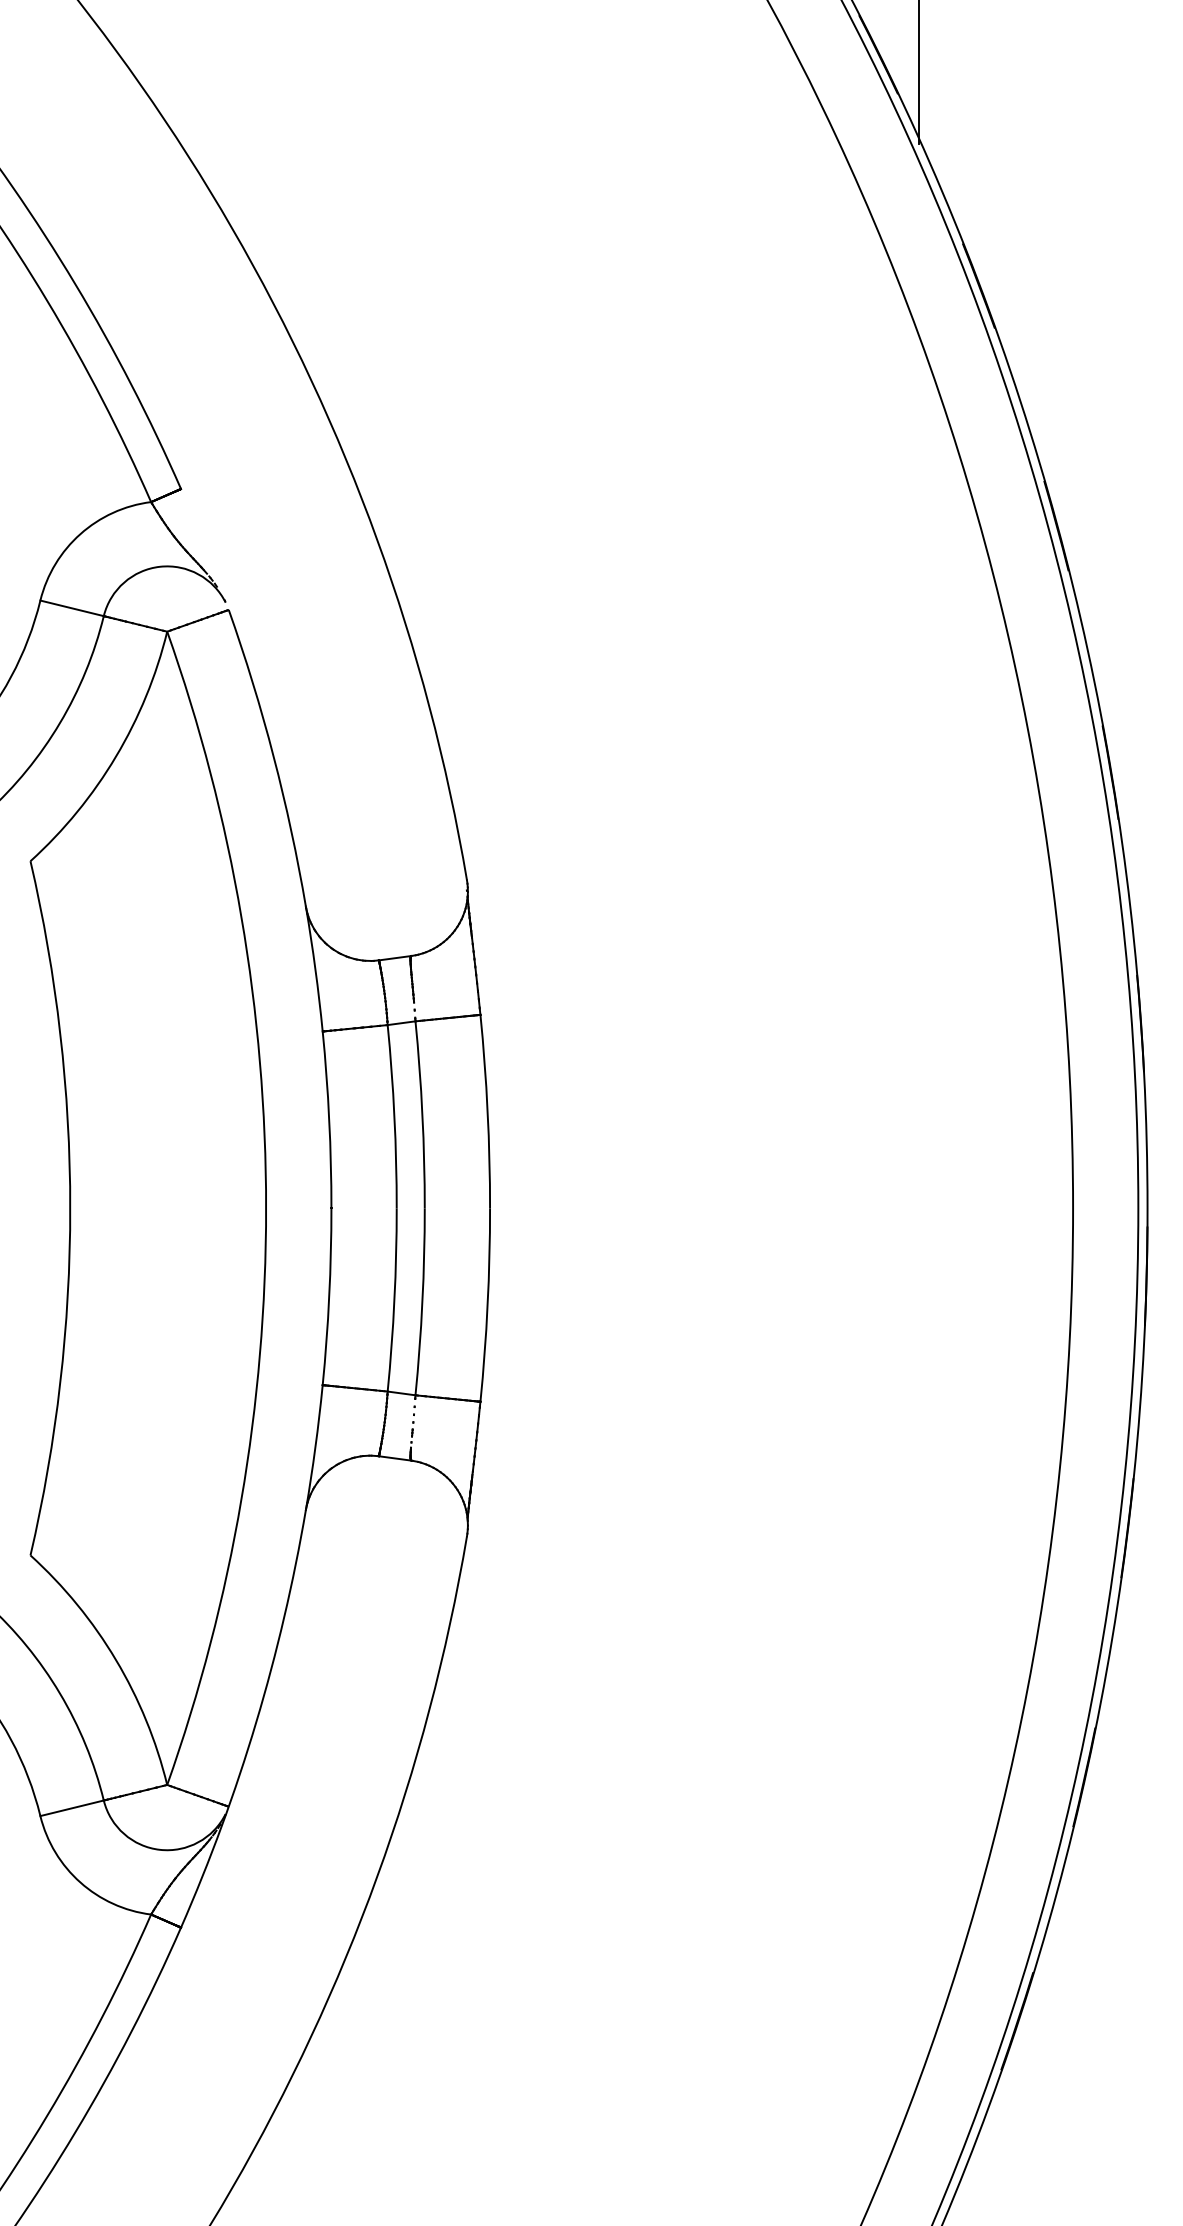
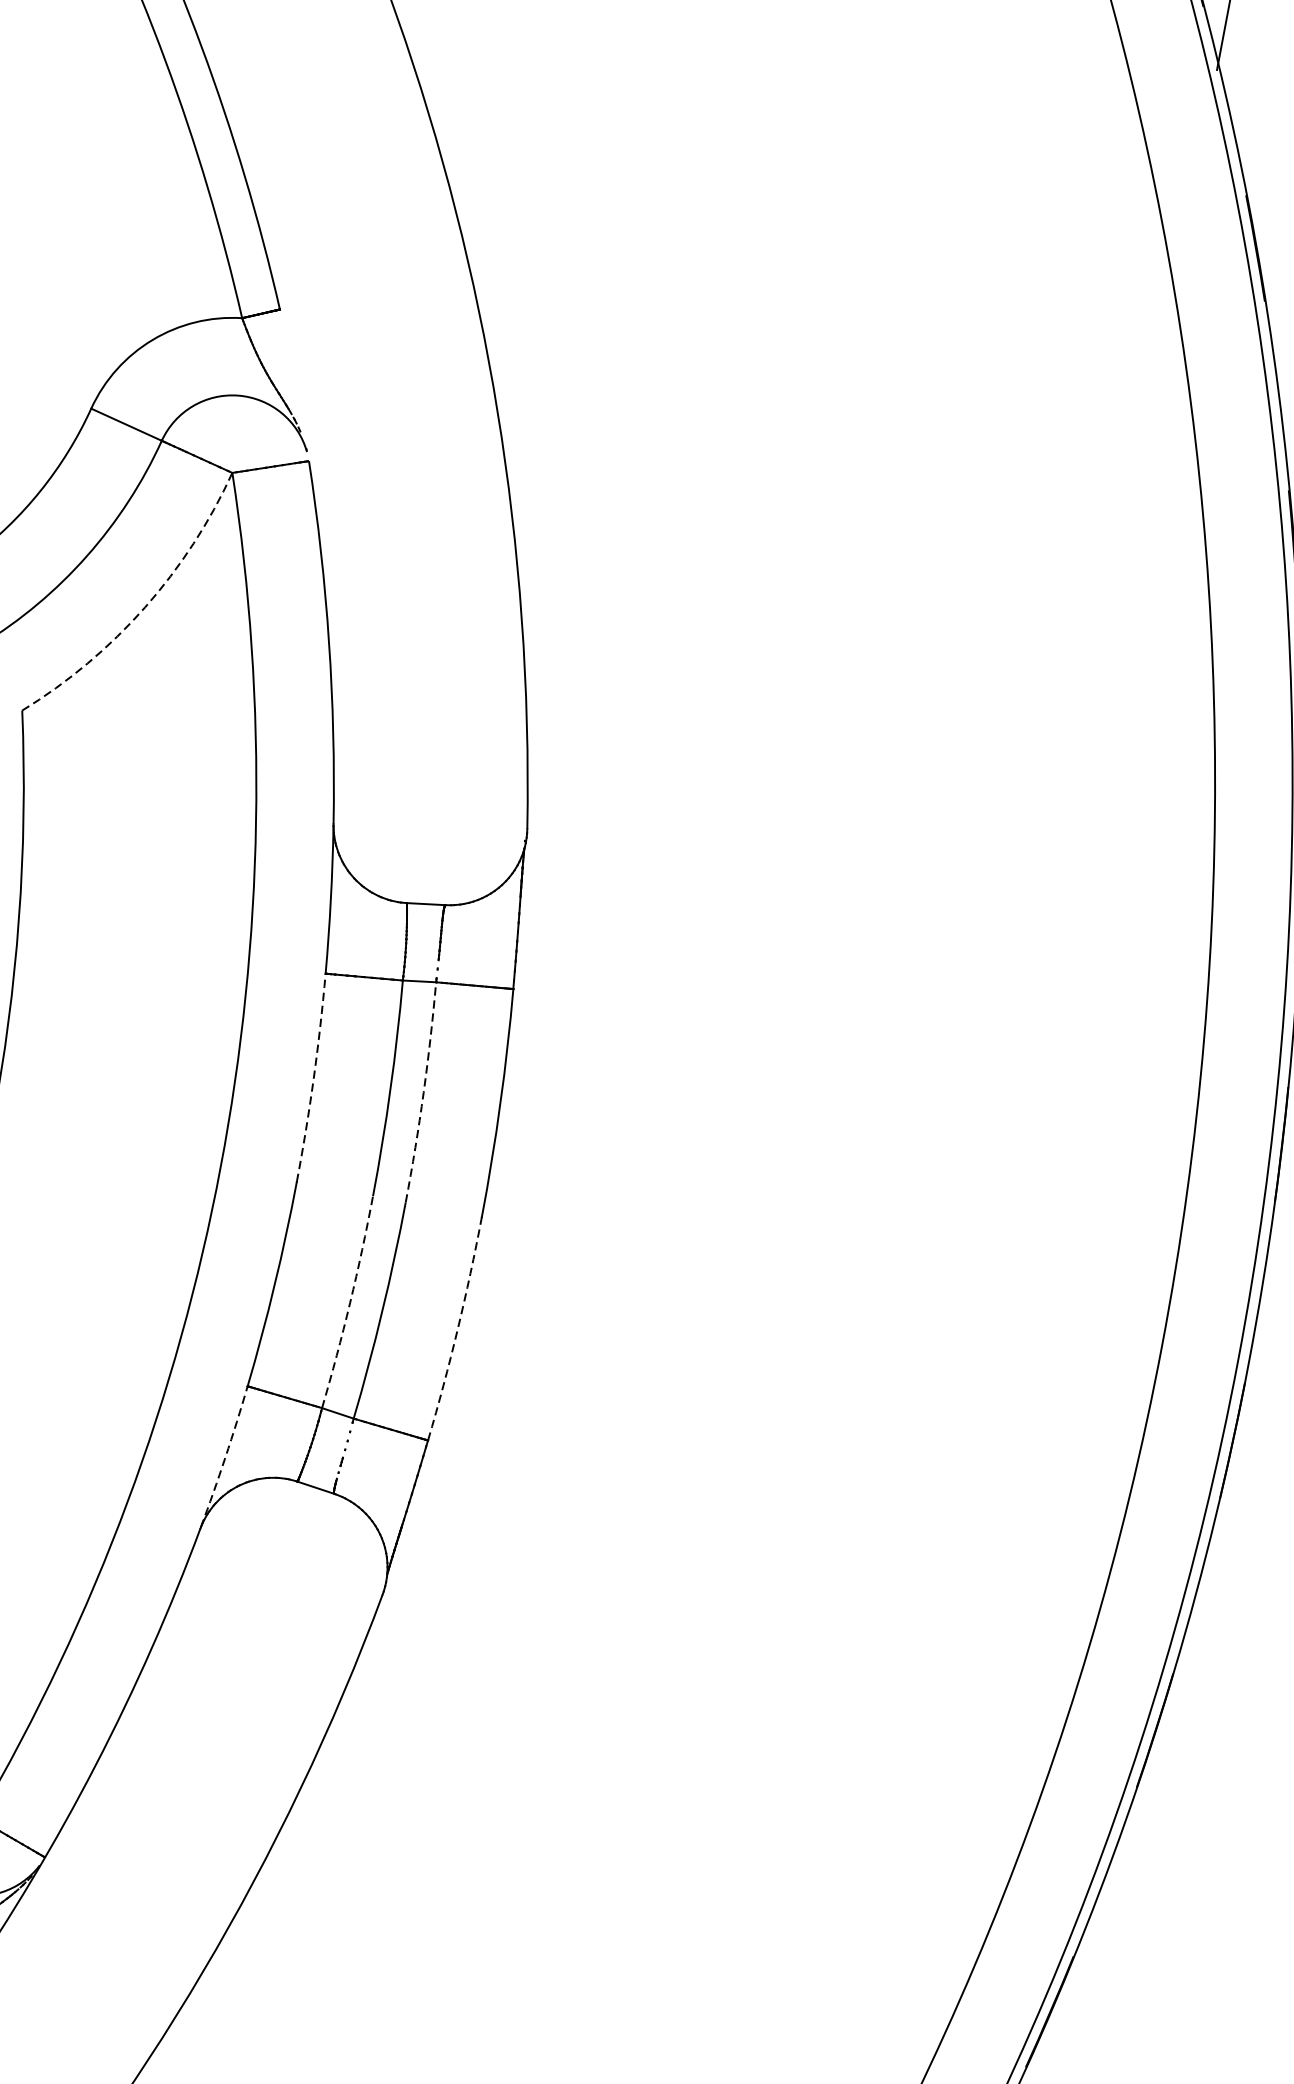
arc: (116, 756) -> (145, 607), solid -> dashed
arc: (422, 1114) -> (423, 1092), solid -> dashed
arc: (329, 1119) -> (314, 1077), solid -> dashed
arc: (394, 1300) -> (350, 1303), solid -> dashed
arc: (487, 1305) -> (457, 1329), solid -> dashed
arc: (315, 1447) -> (225, 1457), solid -> dashed

